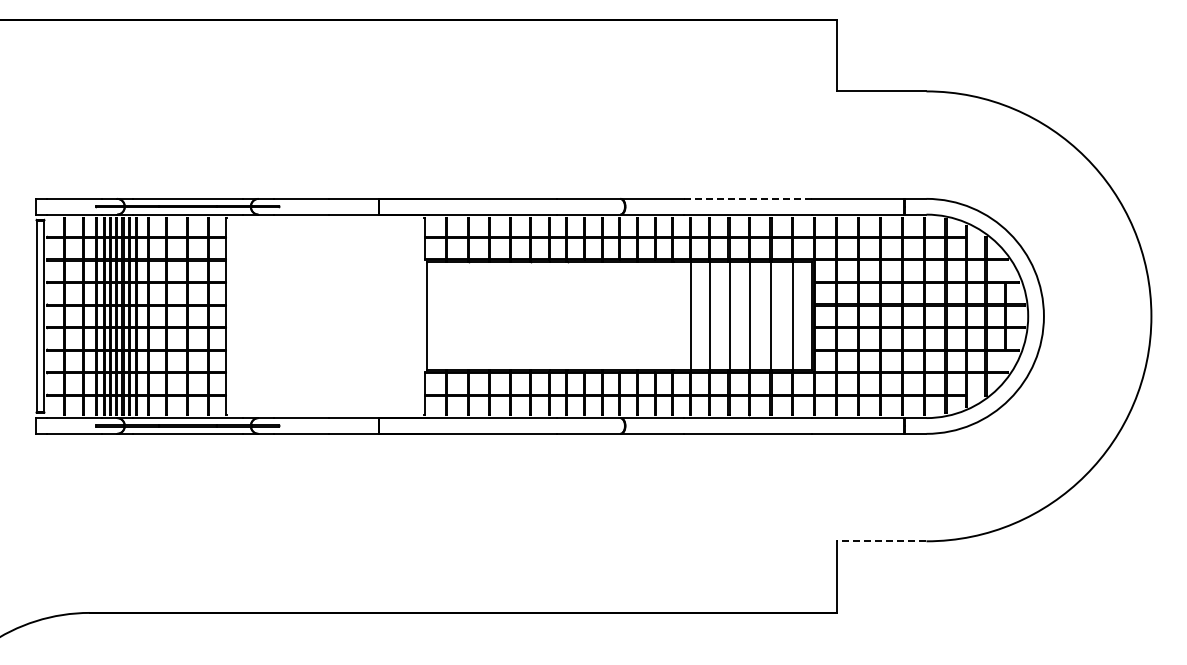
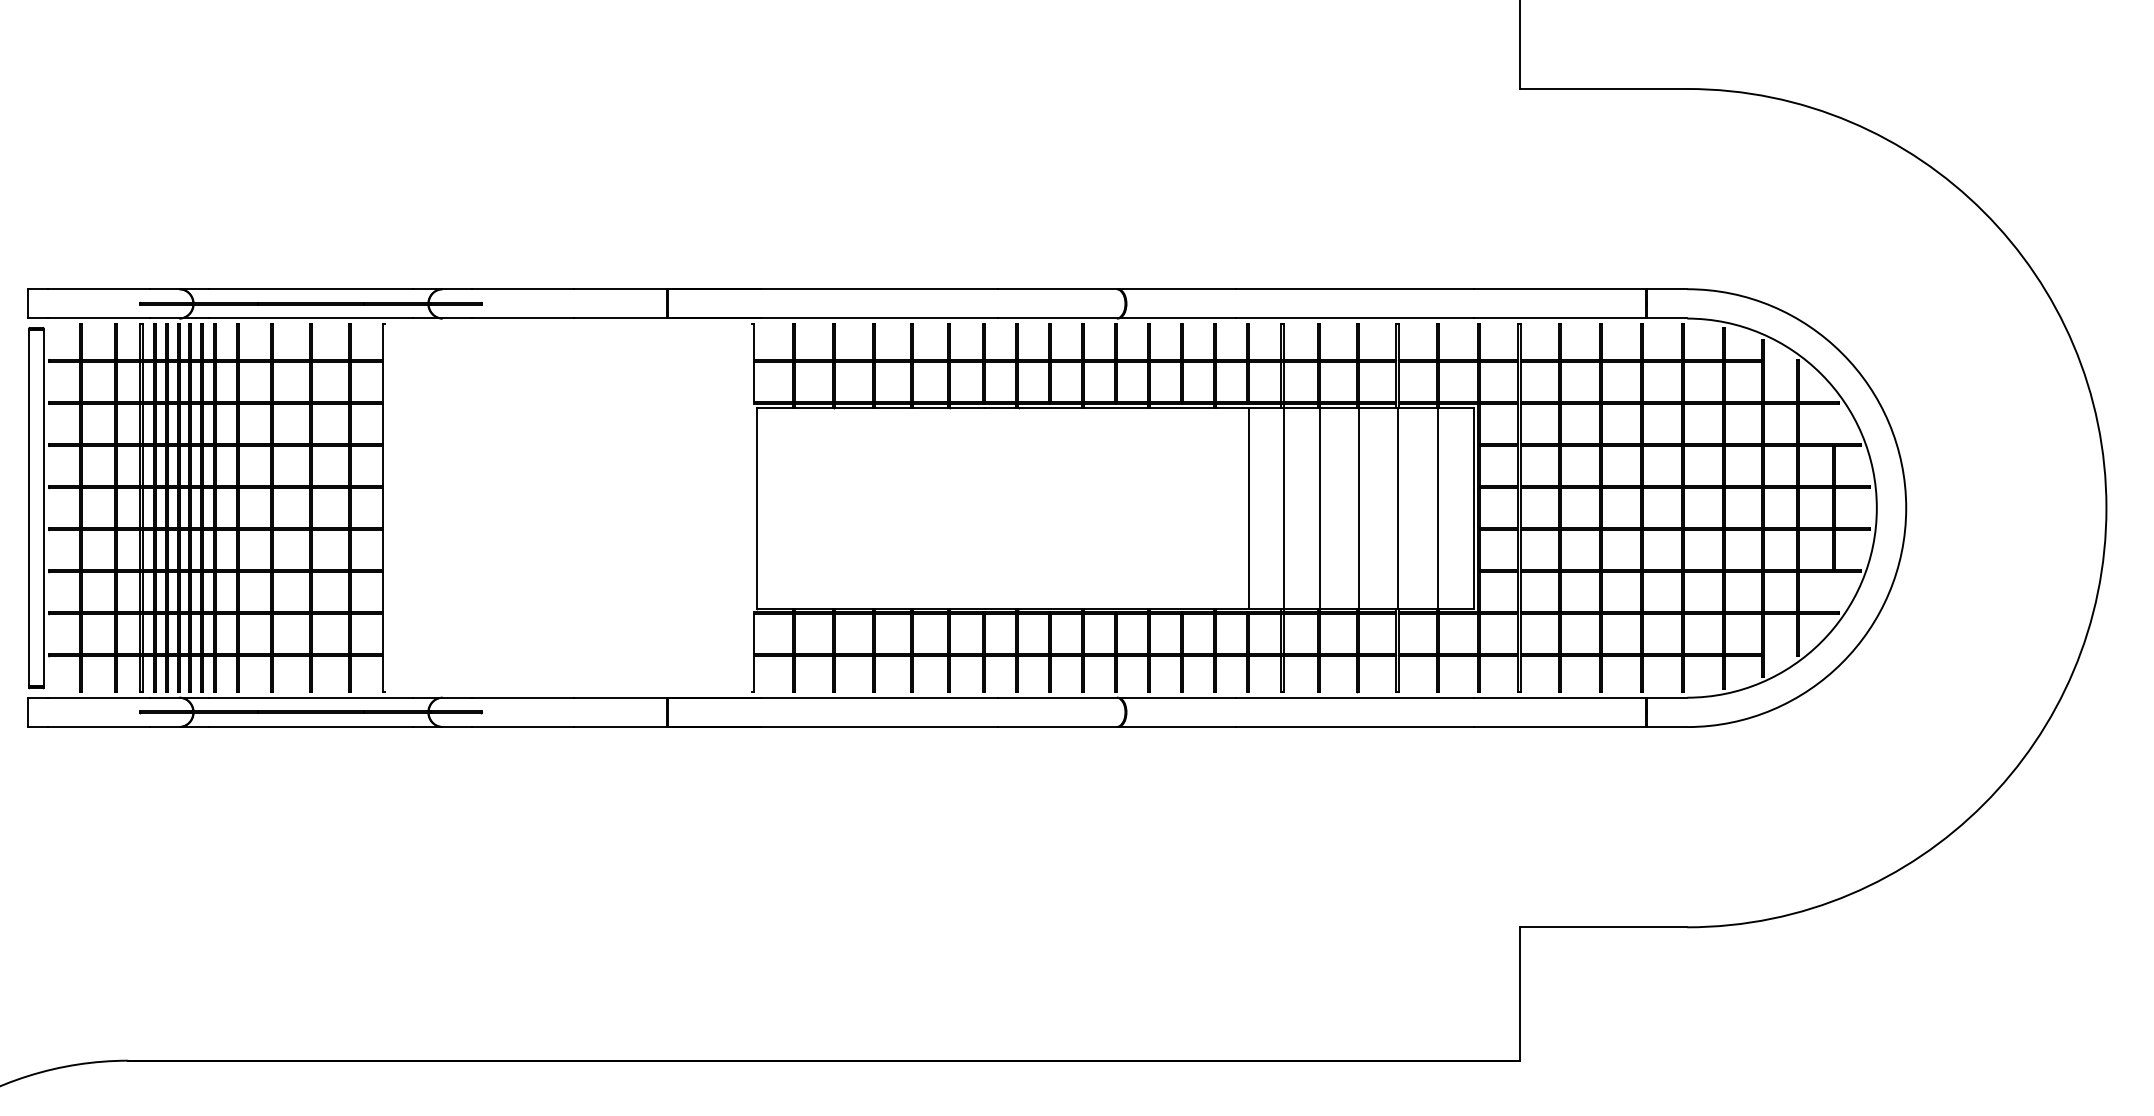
line: (748, 198) -> (1355, 288), dashed -> solid
line: (881, 541) -> (1603, 927), dashed -> solid

